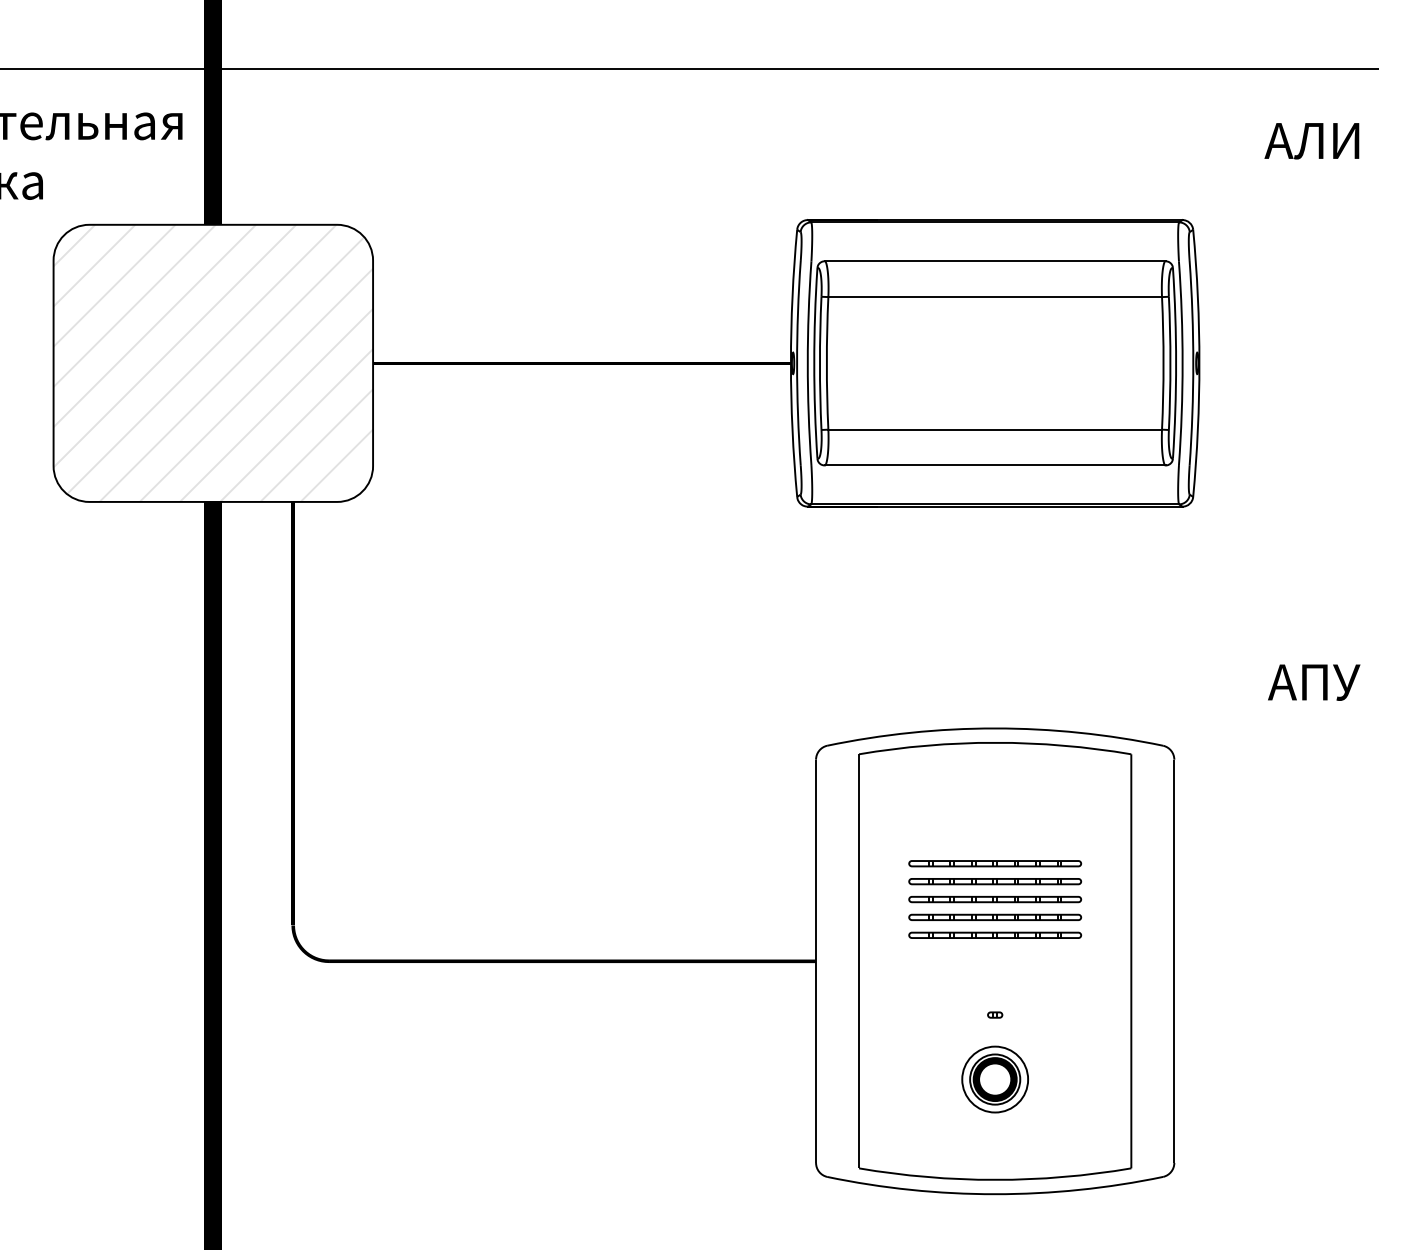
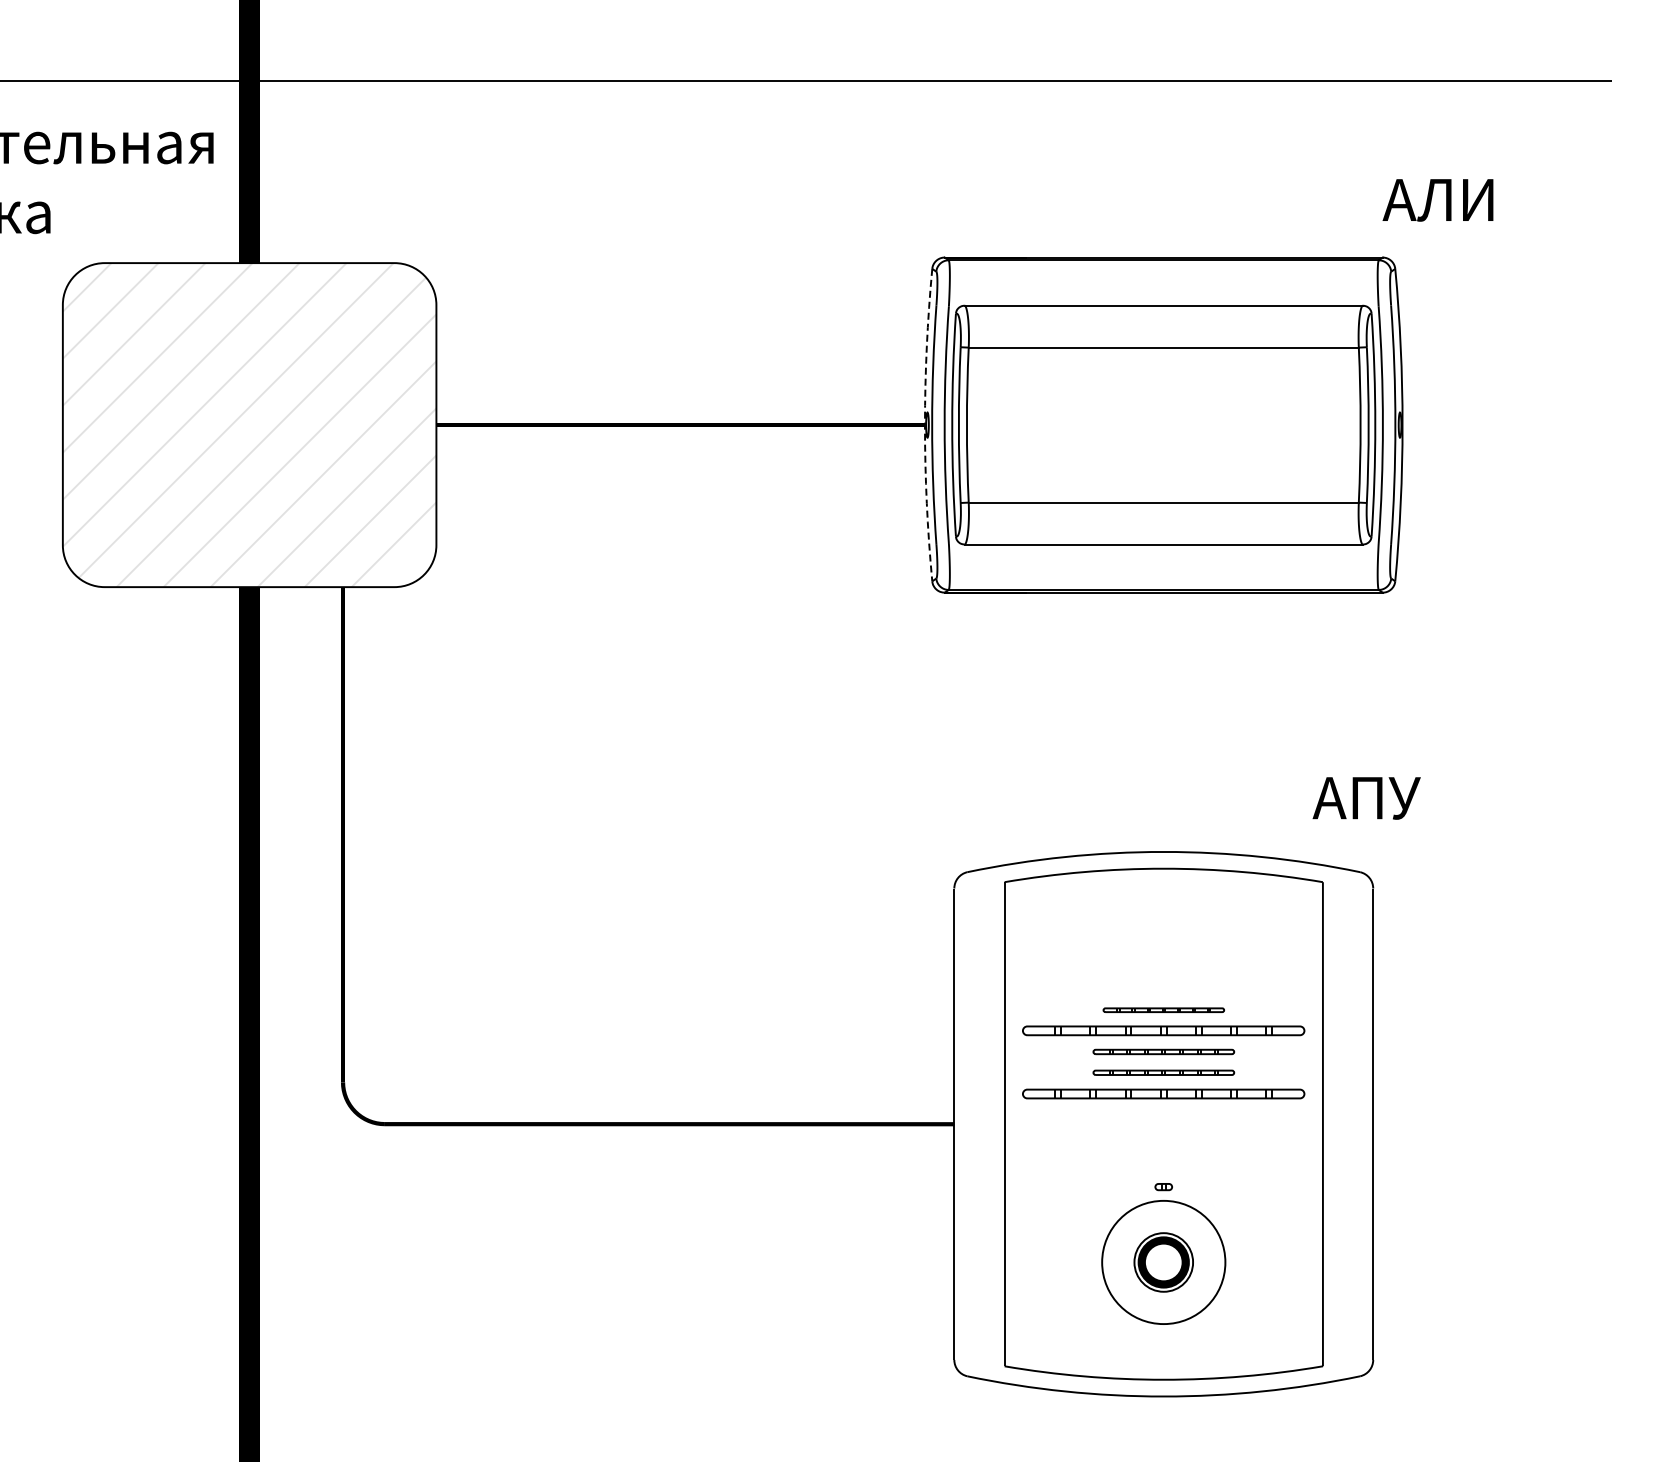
text: (1311, 141) -> (1437, 200), moved
arc: (790, 363) -> (924, 425), solid -> dashed
text: (1313, 682) -> (1366, 798), moved
part: (994, 864) -> (1163, 1010), size x0.6
part: (994, 882) -> (1163, 1031), size x1.4
part: (994, 899) -> (1163, 1051), size x0.7
part: (994, 917) -> (1163, 1072), size x0.7
part: (994, 935) -> (1163, 1093), size x1.4
circle: (994, 1078) -> (1163, 1261), size x1.6

